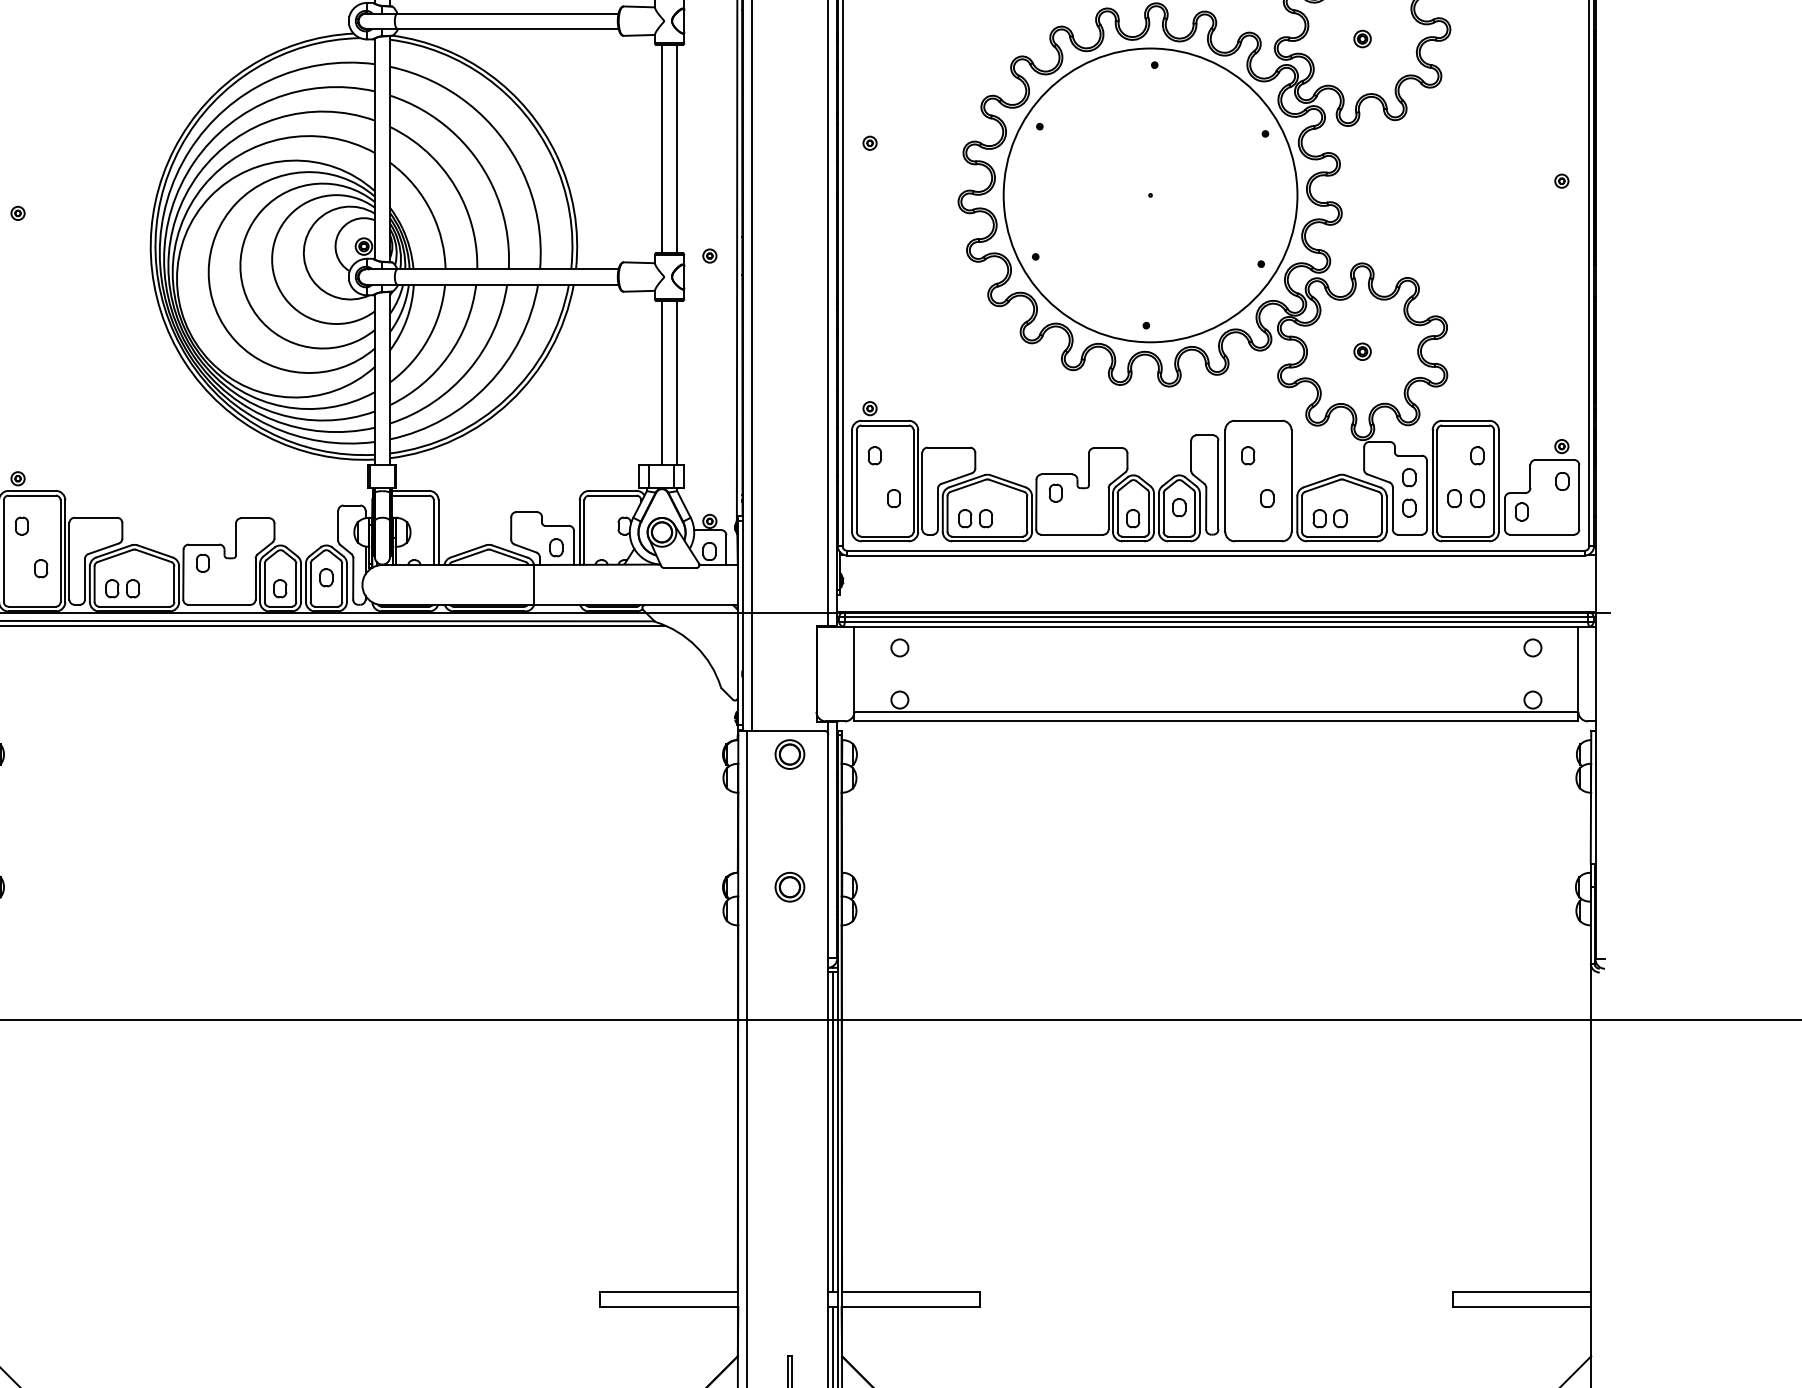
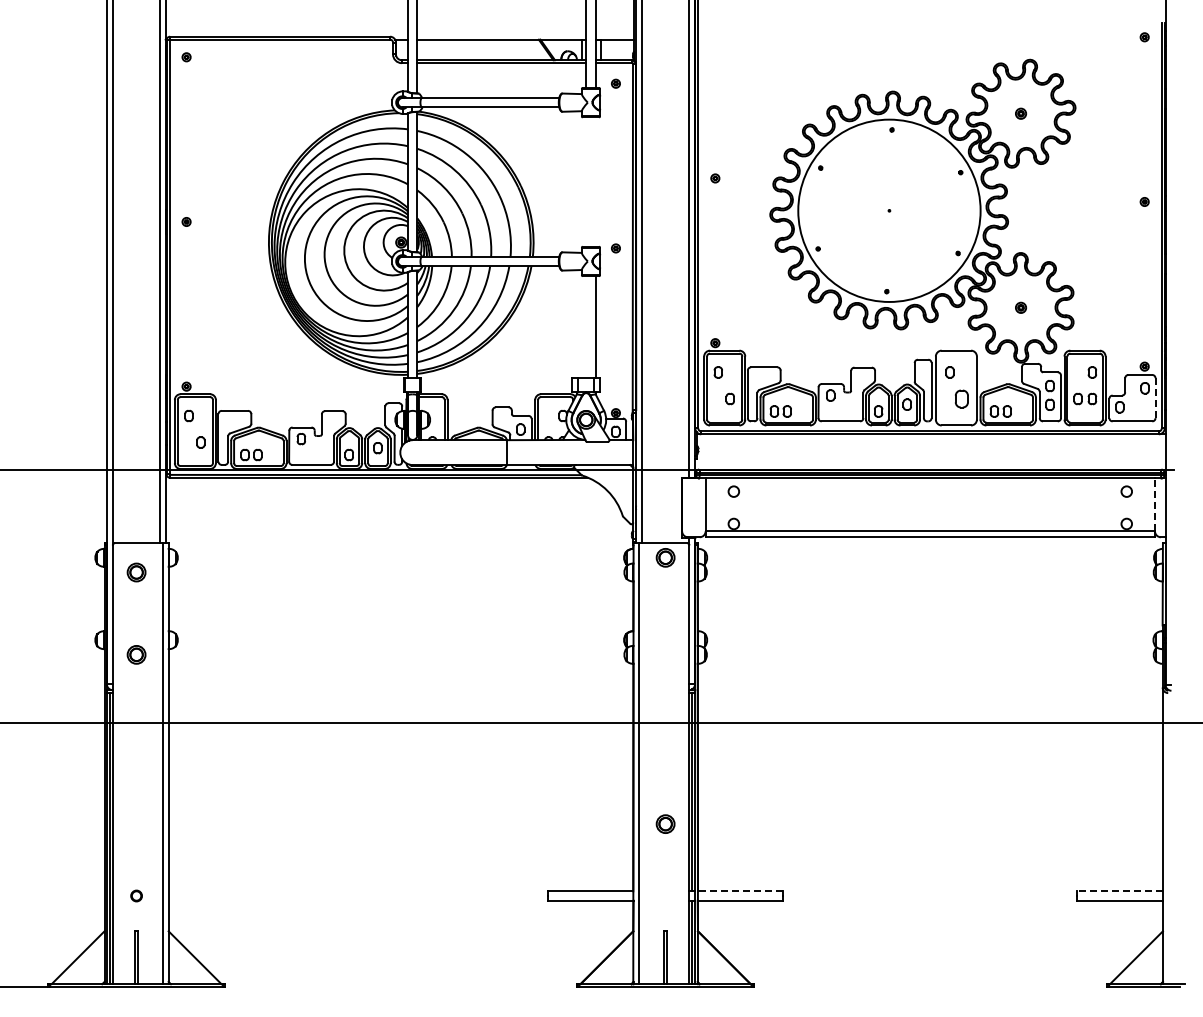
line: (662, 148) -> (586, 181), removed
line: (676, 148) -> (595, 181), removed
line: (662, 381) -> (586, 326), removed
part: (1266, 497) -> (961, 398), size x1.6
line: (1579, 497) -> (1155, 398), solid -> dashed
line: (1577, 668) -> (1154, 504), solid -> dashed
part: (789, 886) -> (665, 823), moved
line: (910, 1292) -> (740, 891), solid -> dashed
line: (1522, 1292) -> (1120, 891), solid -> dashed

